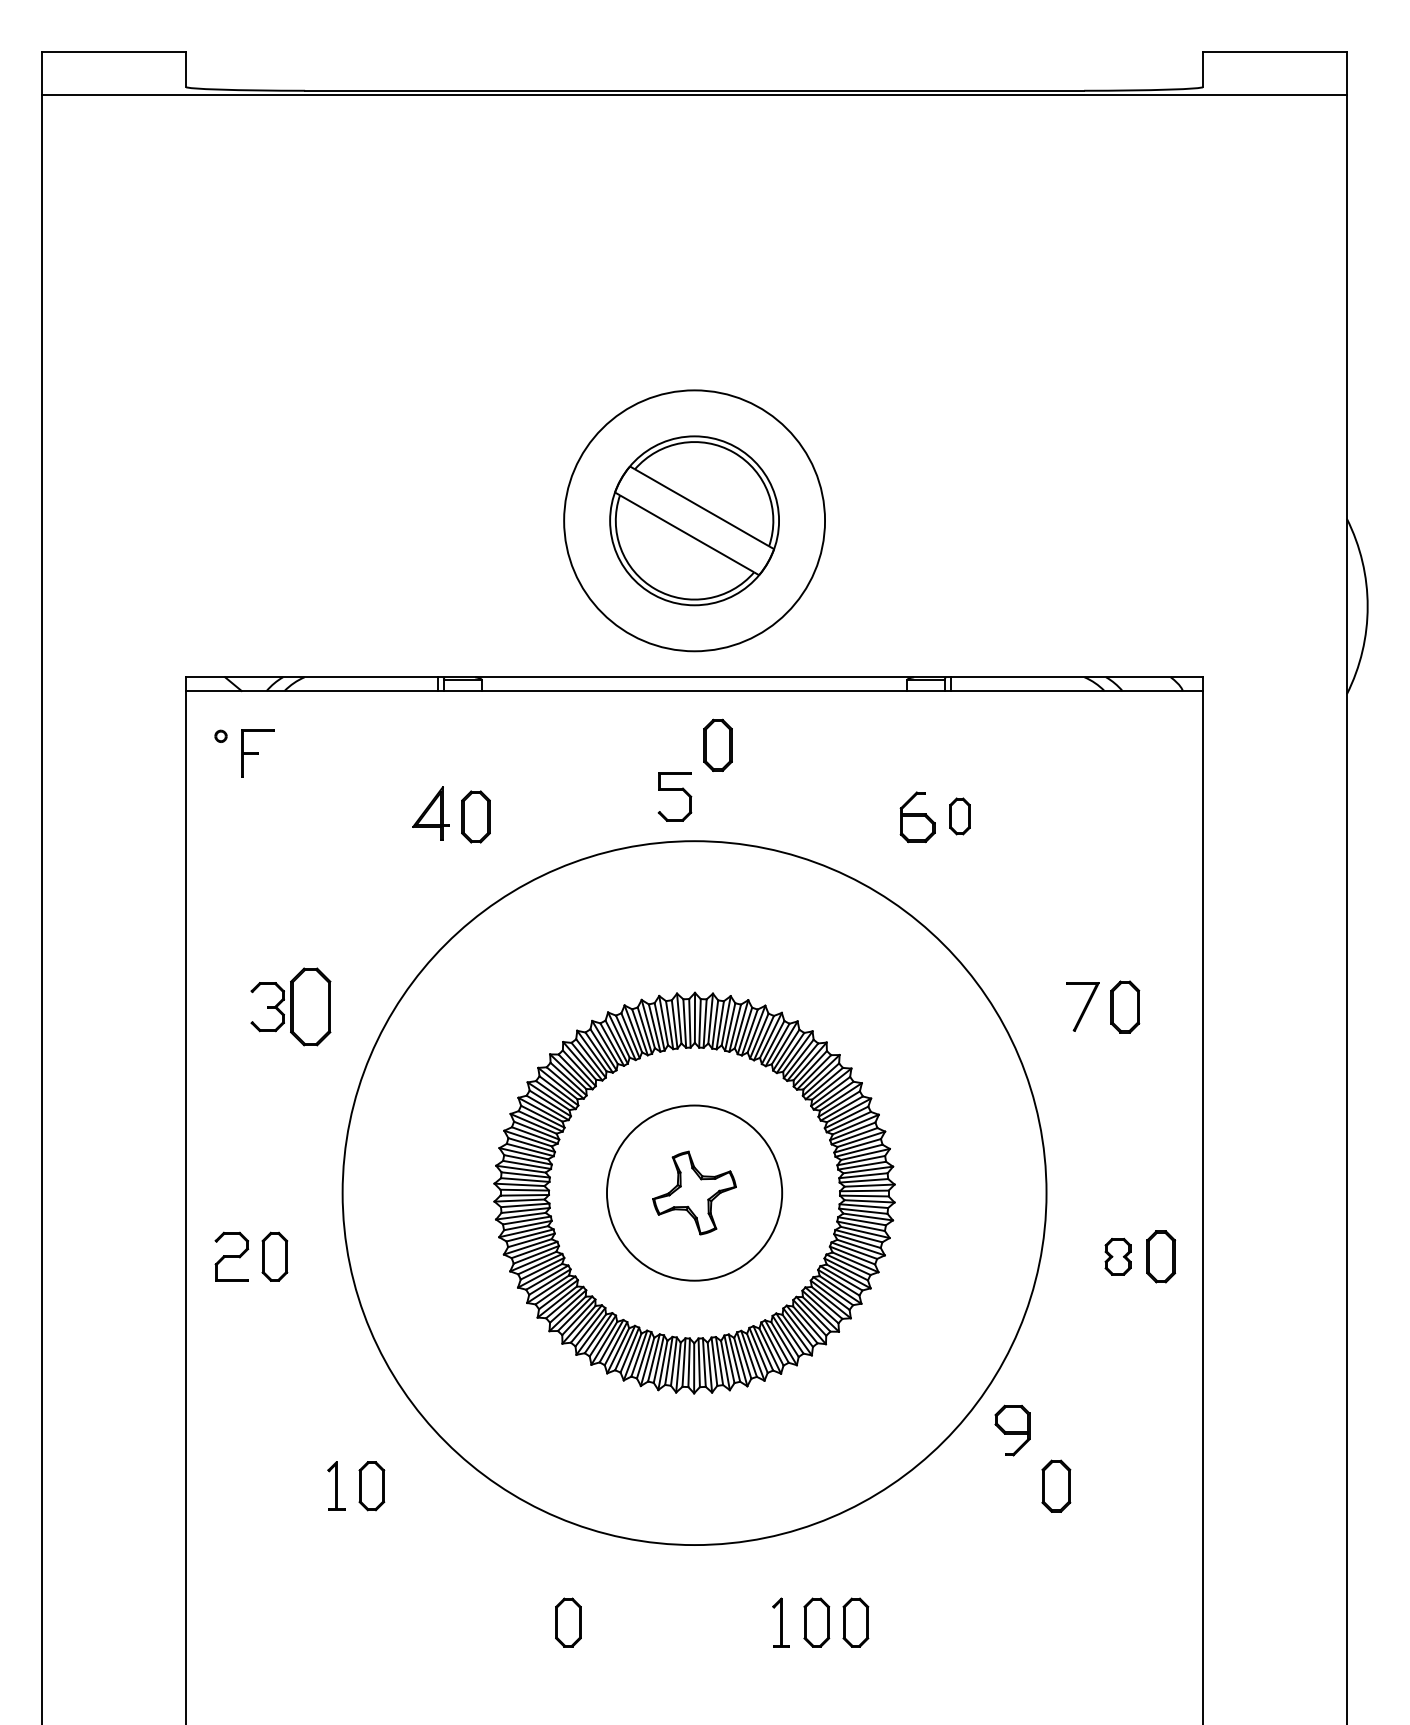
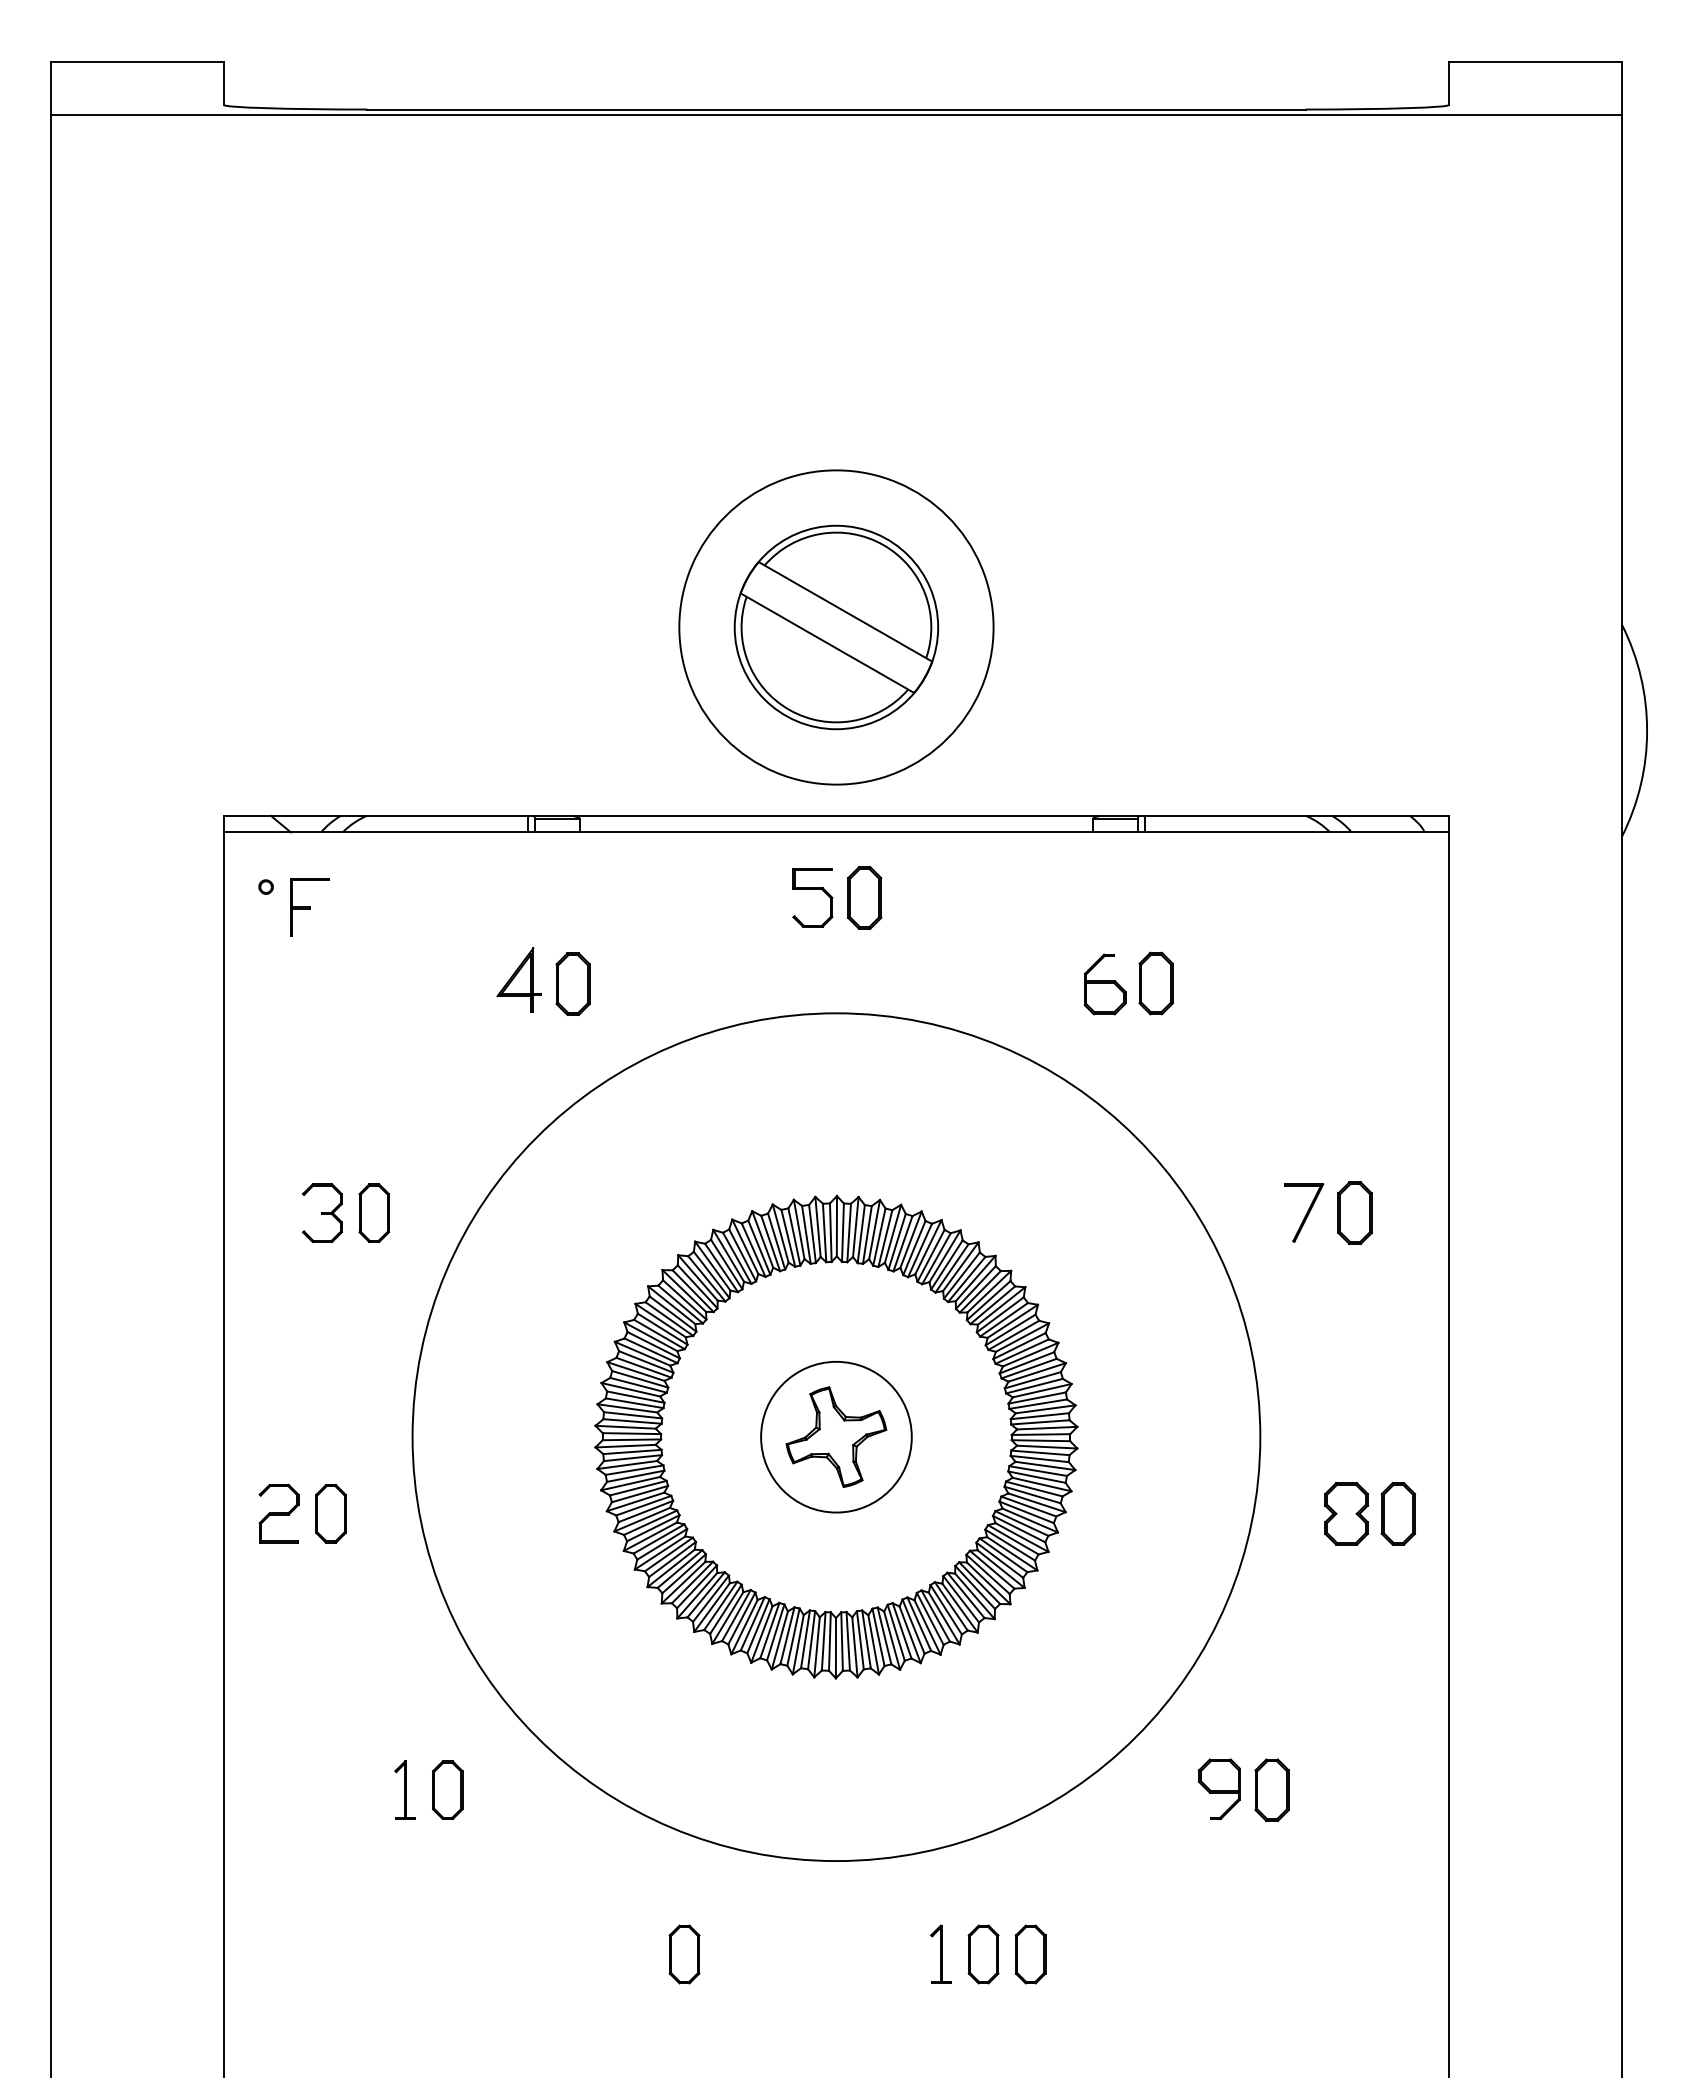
part: (674, 789) -> (812, 889), moved
part: (959, 816) -> (1155, 983), size x1.43
part: (311, 1007) -> (374, 1213), size x0.62
circle: (694, 1192) -> (836, 1436), size x0.71
part: (1118, 1256) -> (1346, 1513), size x1.43
part: (1011, 1430) -> (1218, 1789), moved

